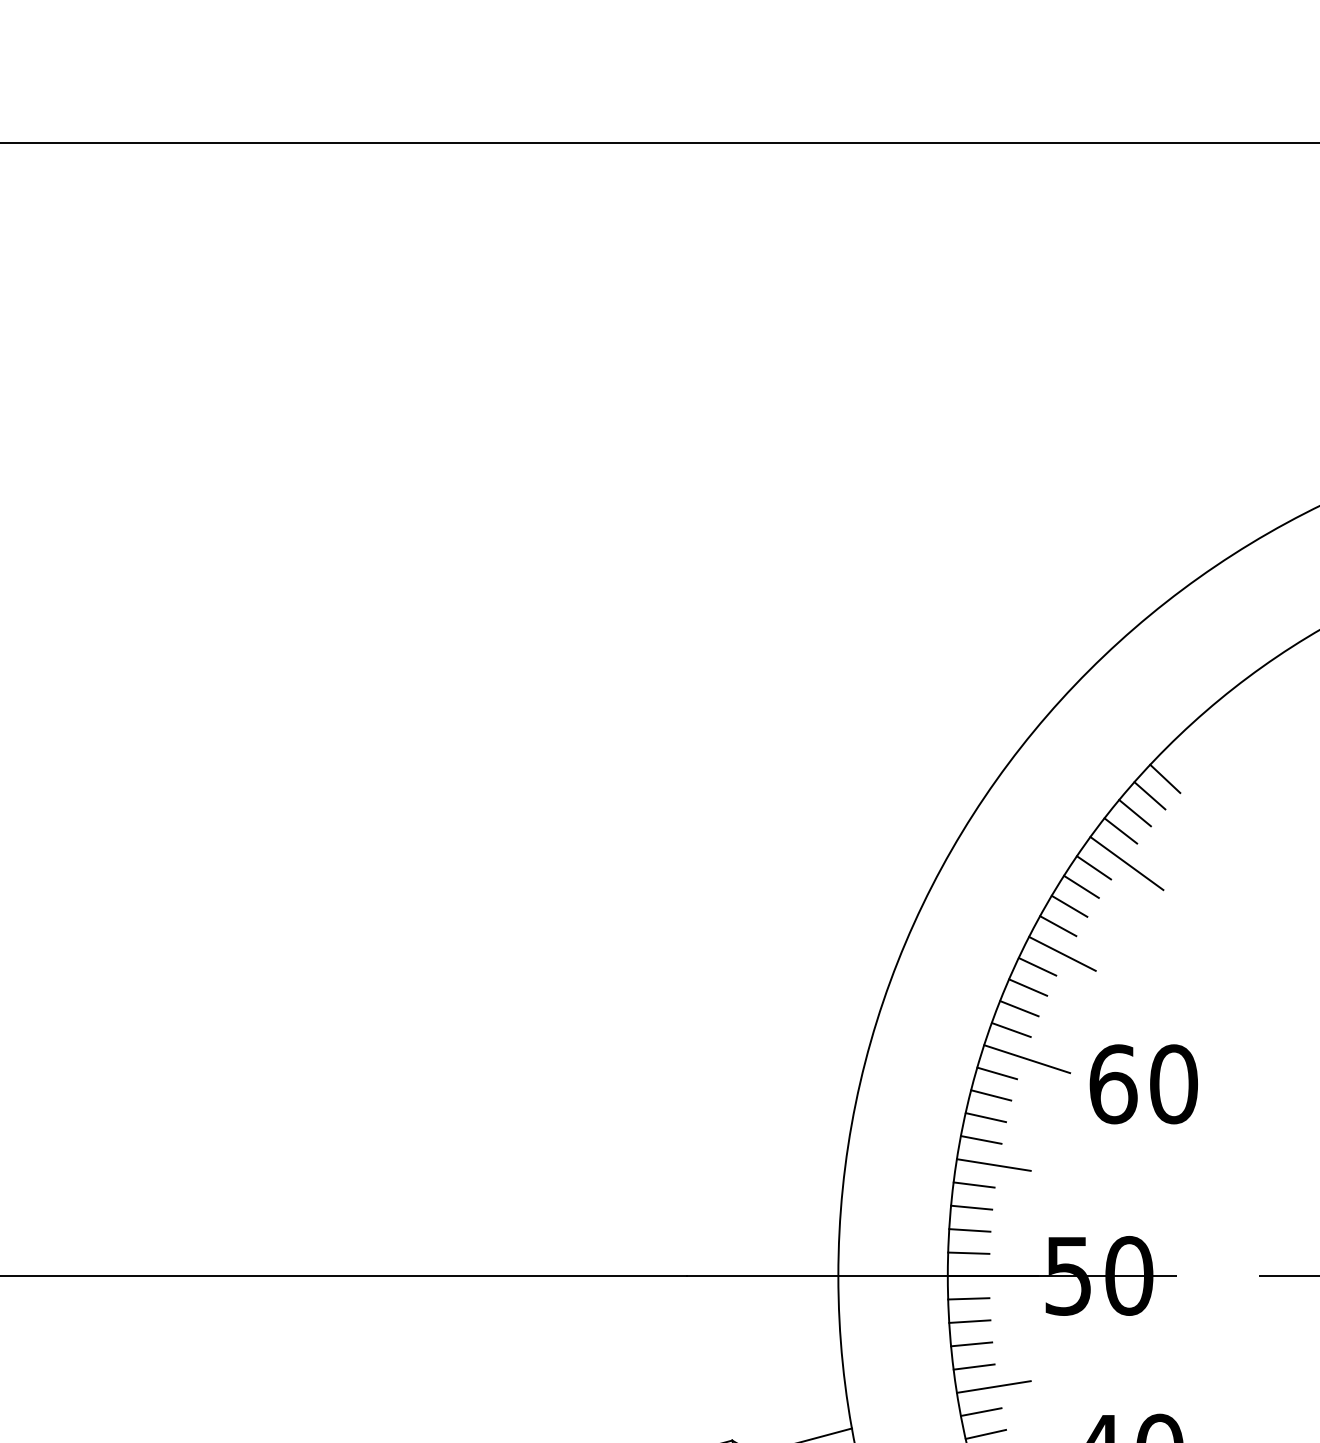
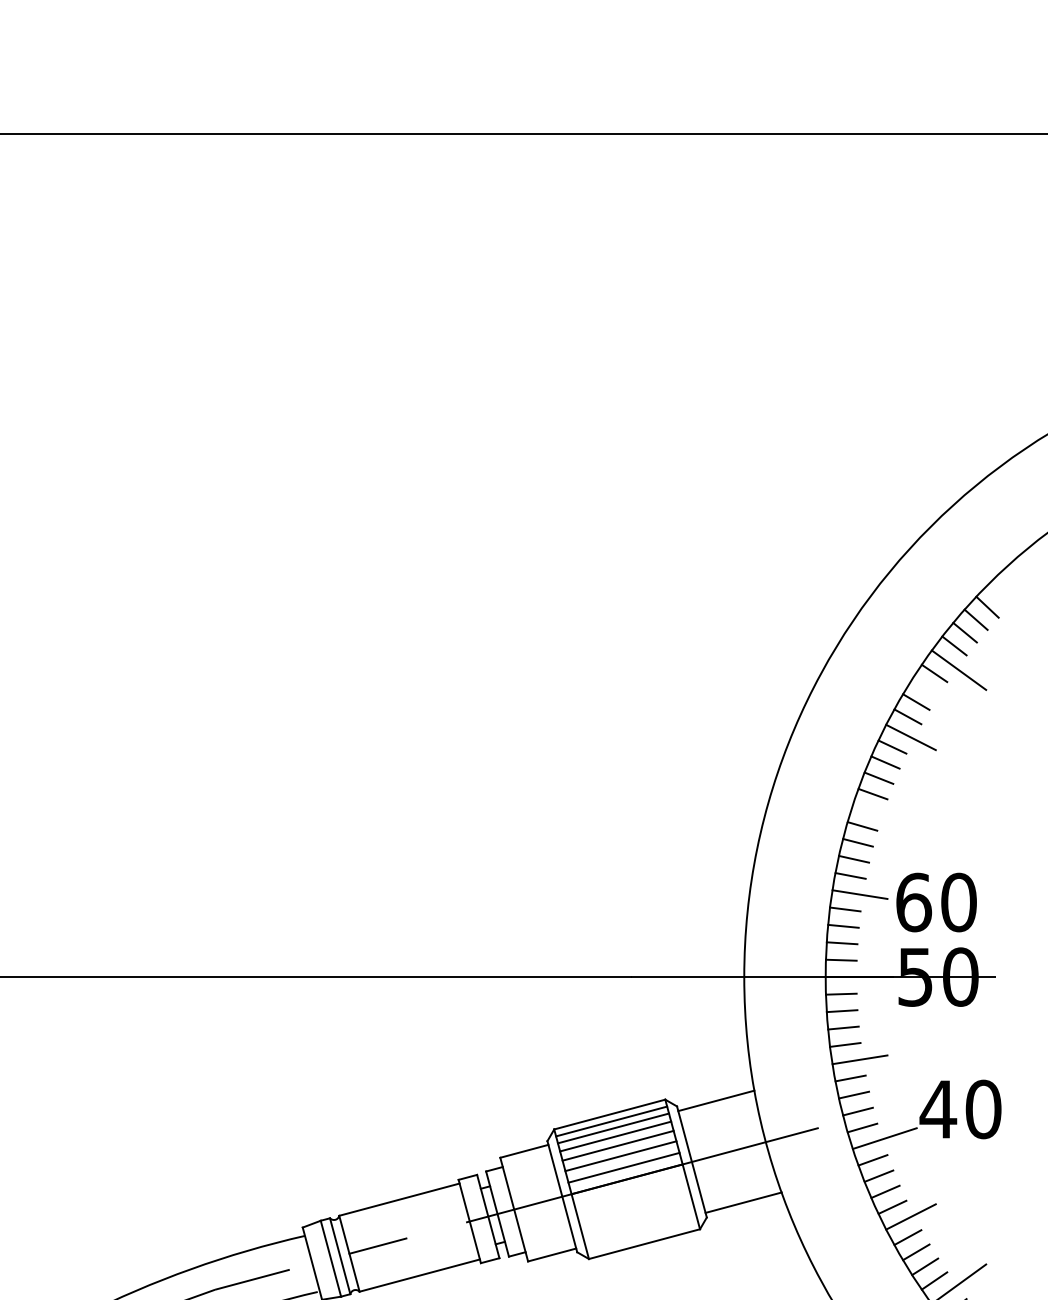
line: (1081, 886) -> (925, 687), removed
line: (1026, 1058) -> (884, 815), removed
text: (1143, 1084) -> (936, 902), moved

